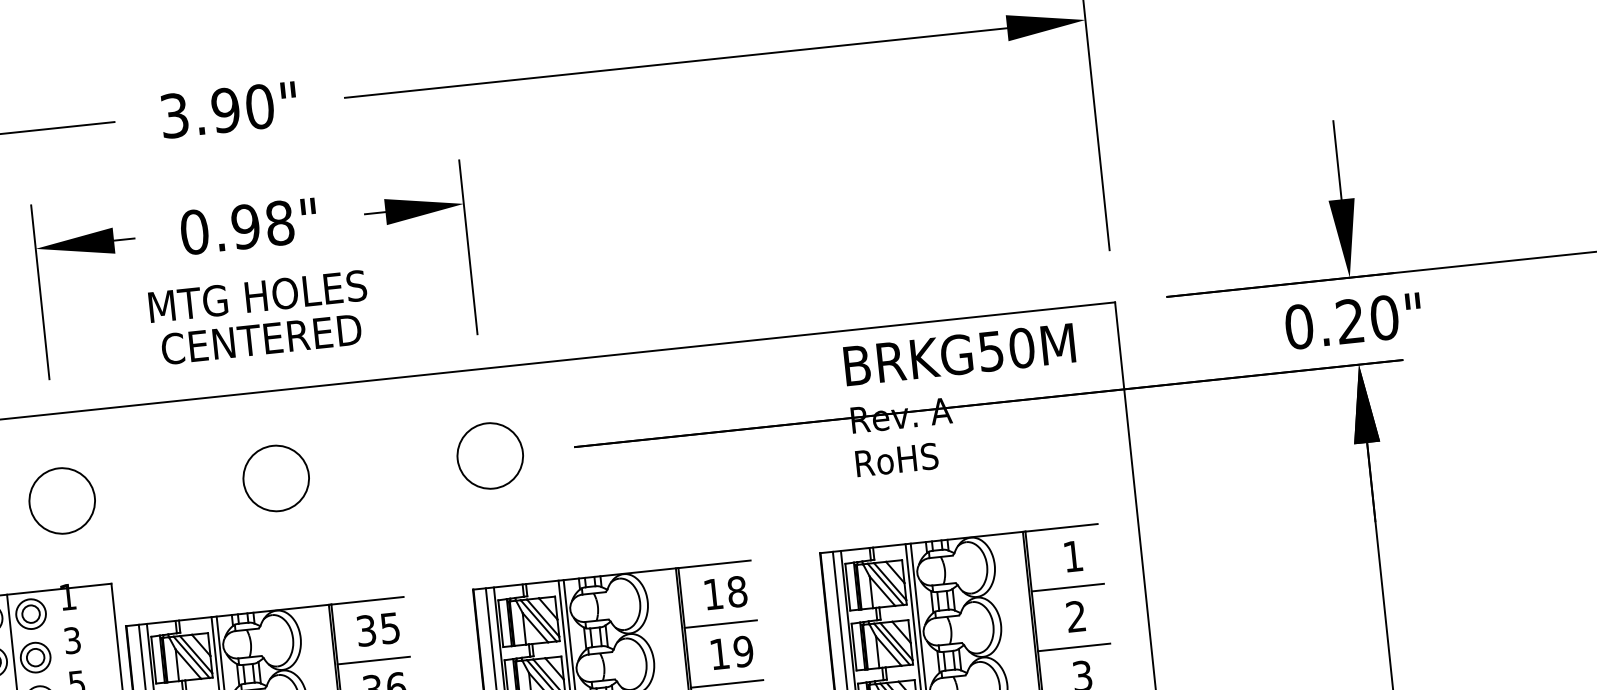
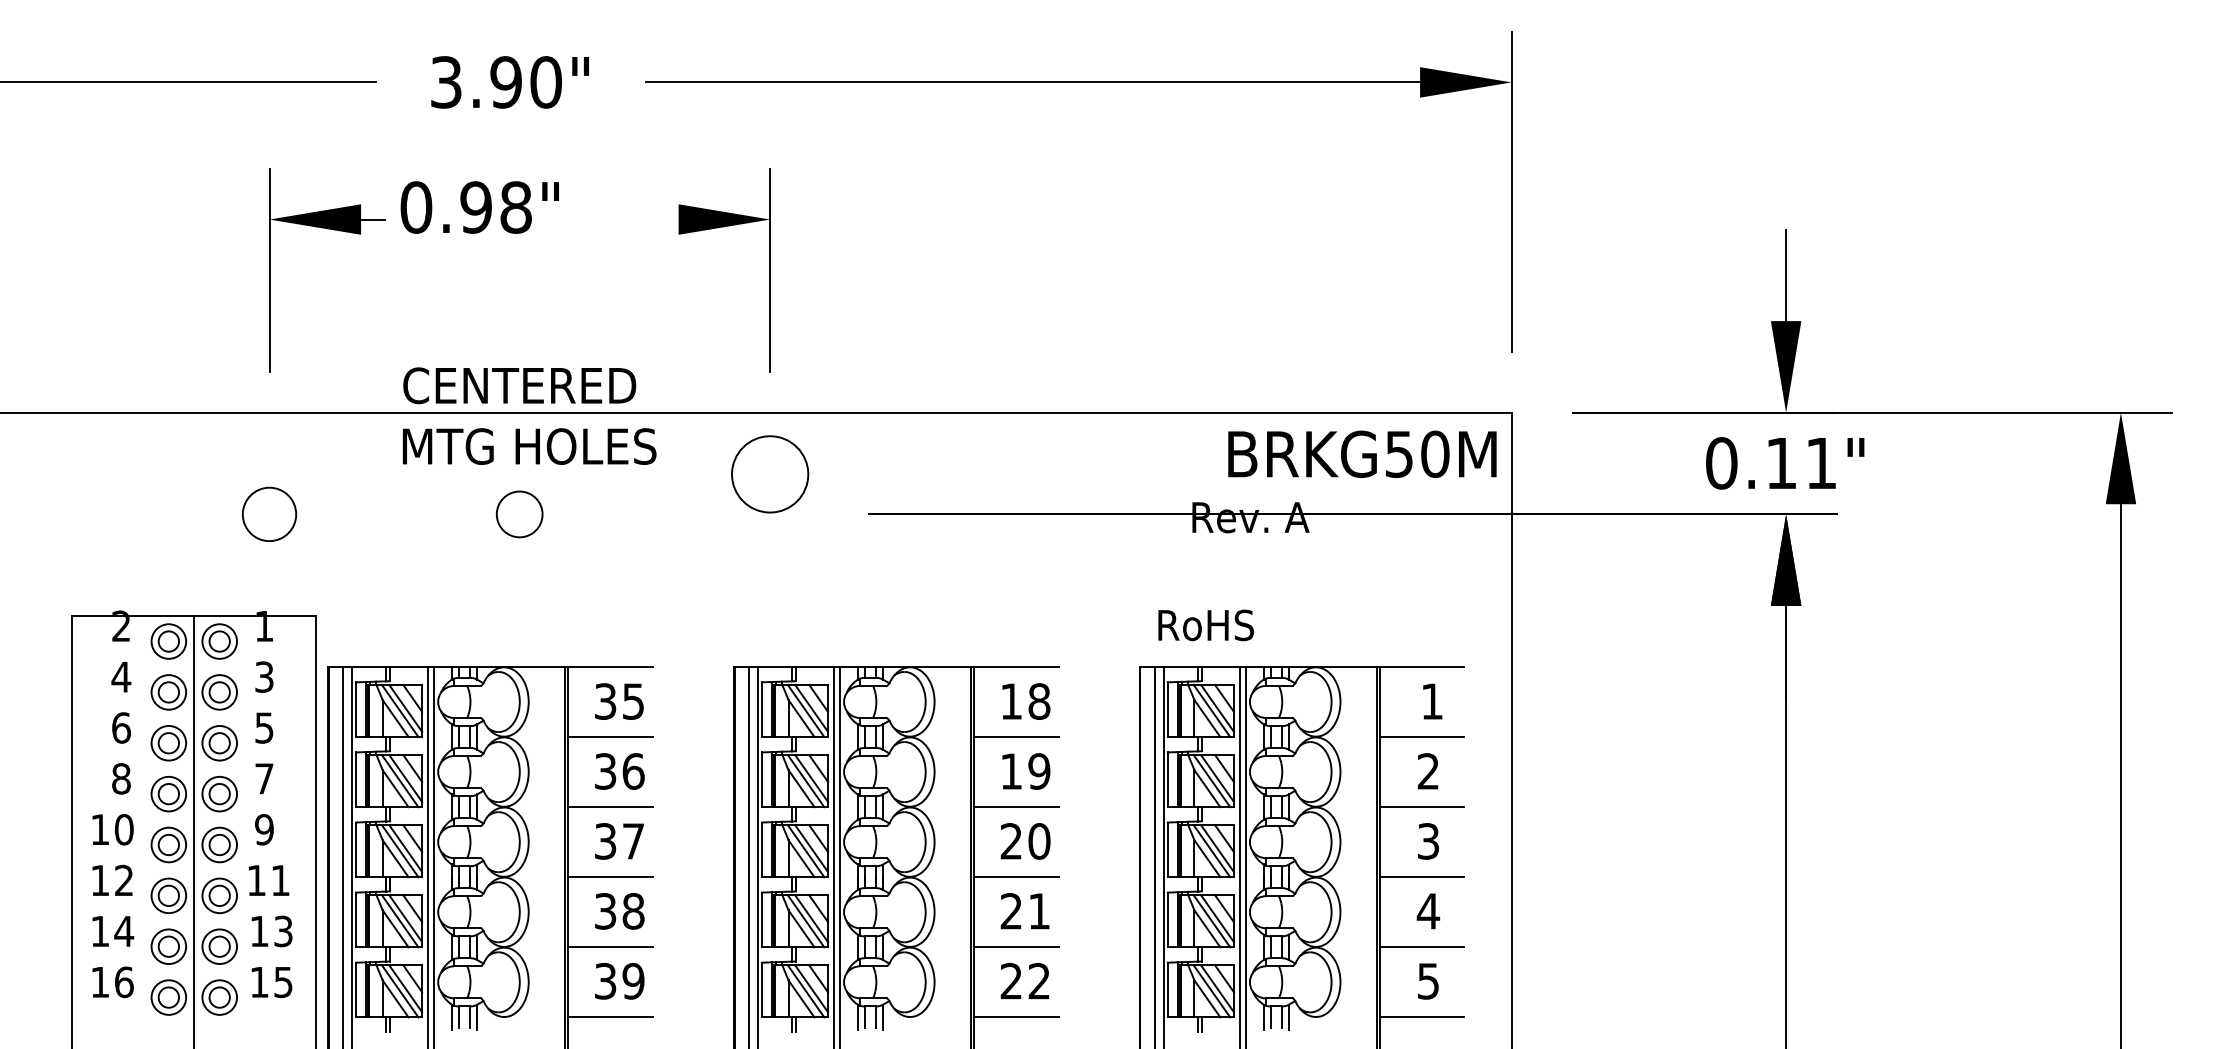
line: (375, 213) -> (666, 219), removed
text: (248, 226) -> (479, 207), moved
text: (257, 296) -> (529, 446), moved
text: (1367, 319) -> (1801, 463), 0.20" -> 0.11"
text: (261, 339) -> (519, 385), moved
text: (959, 354) -> (1362, 453), moved
circle: (490, 456) -> (770, 474), moved
text: (896, 460) -> (1205, 625), moved
circle: (275, 478) -> (519, 514), size x0.6
circle: (62, 501) -> (269, 514), size x0.7

